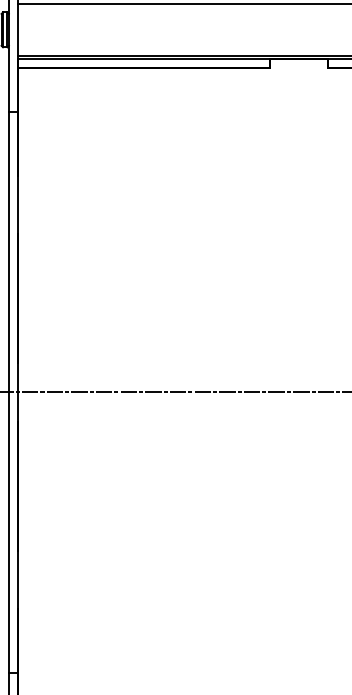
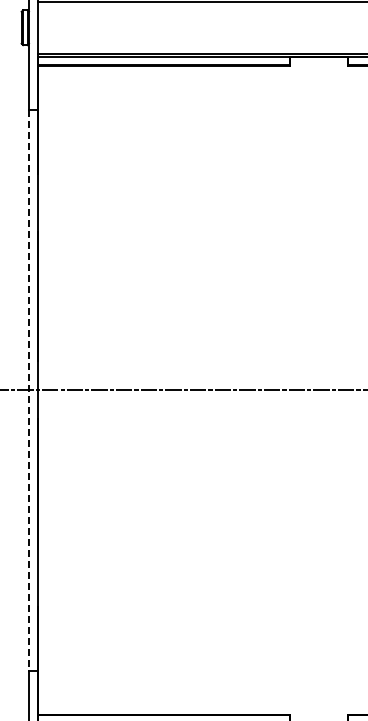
line: (8, 392) -> (28, 390), solid -> dashed

